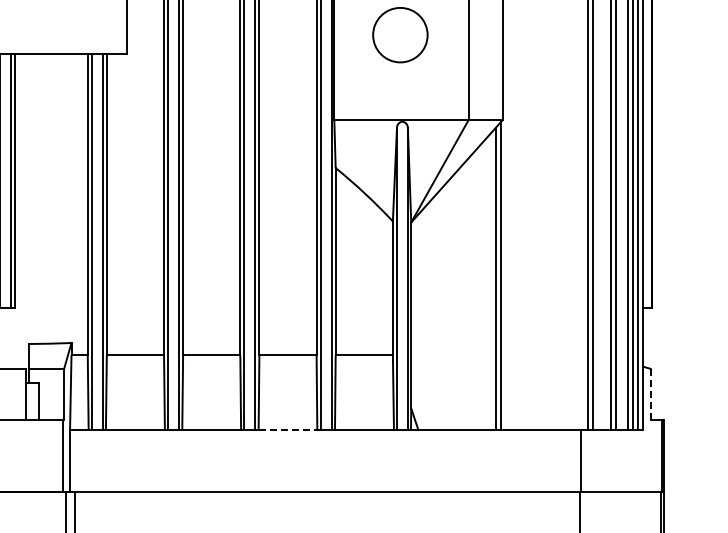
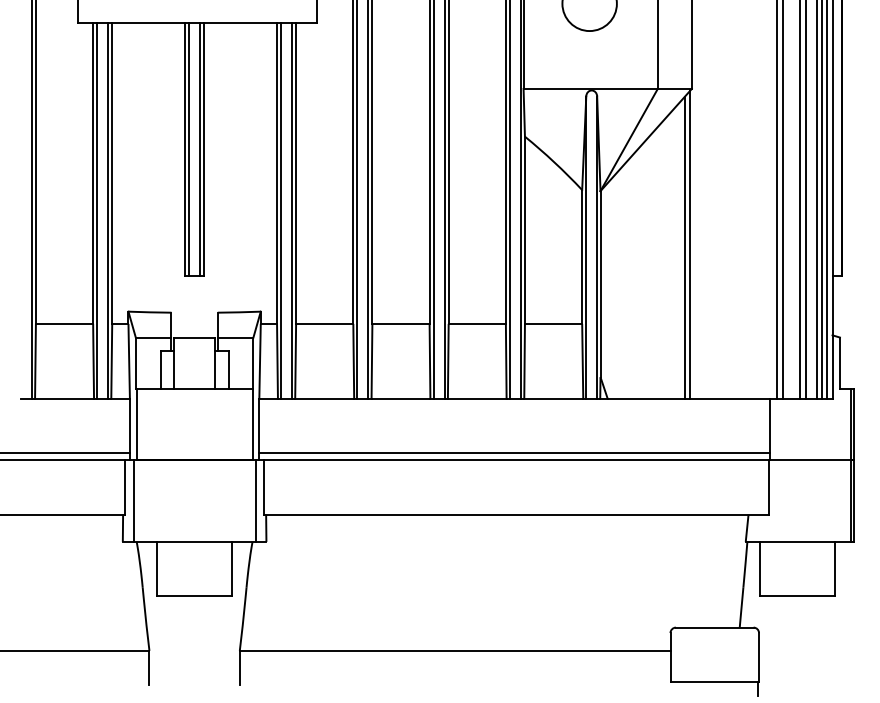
line: (650, 394) -> (839, 363), dashed -> solid
line: (288, 429) -> (477, 398), dashed -> solid
line: (325, 484) -> (514, 453), added

